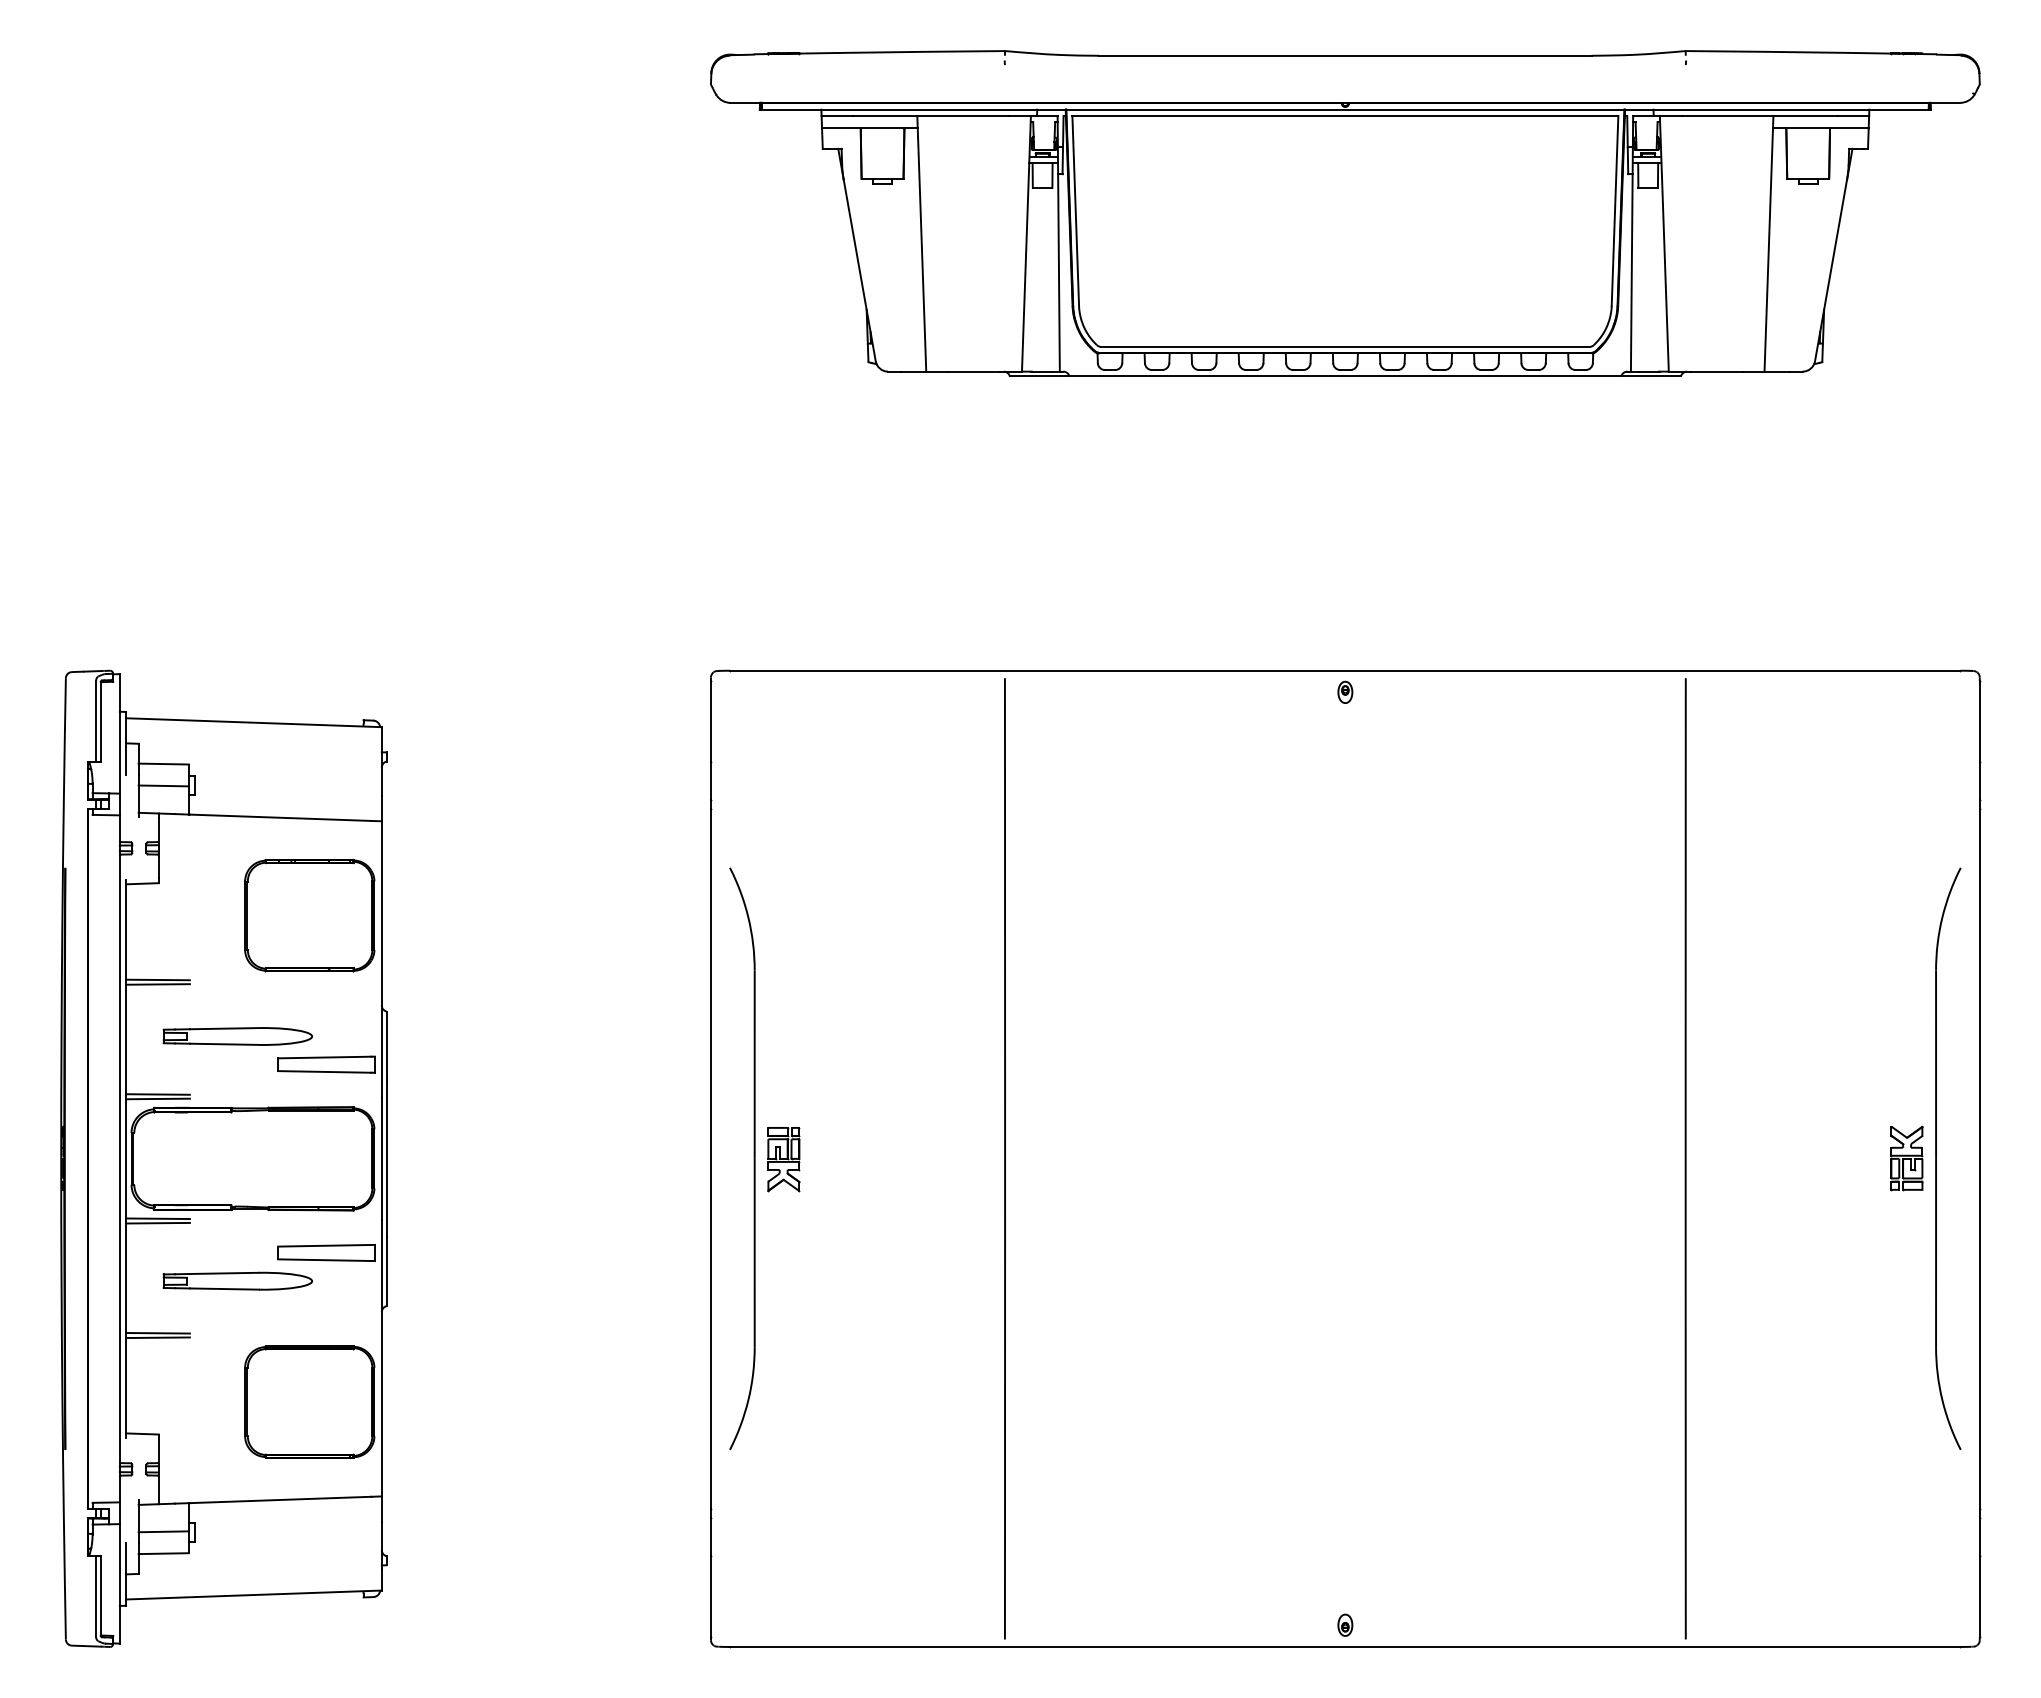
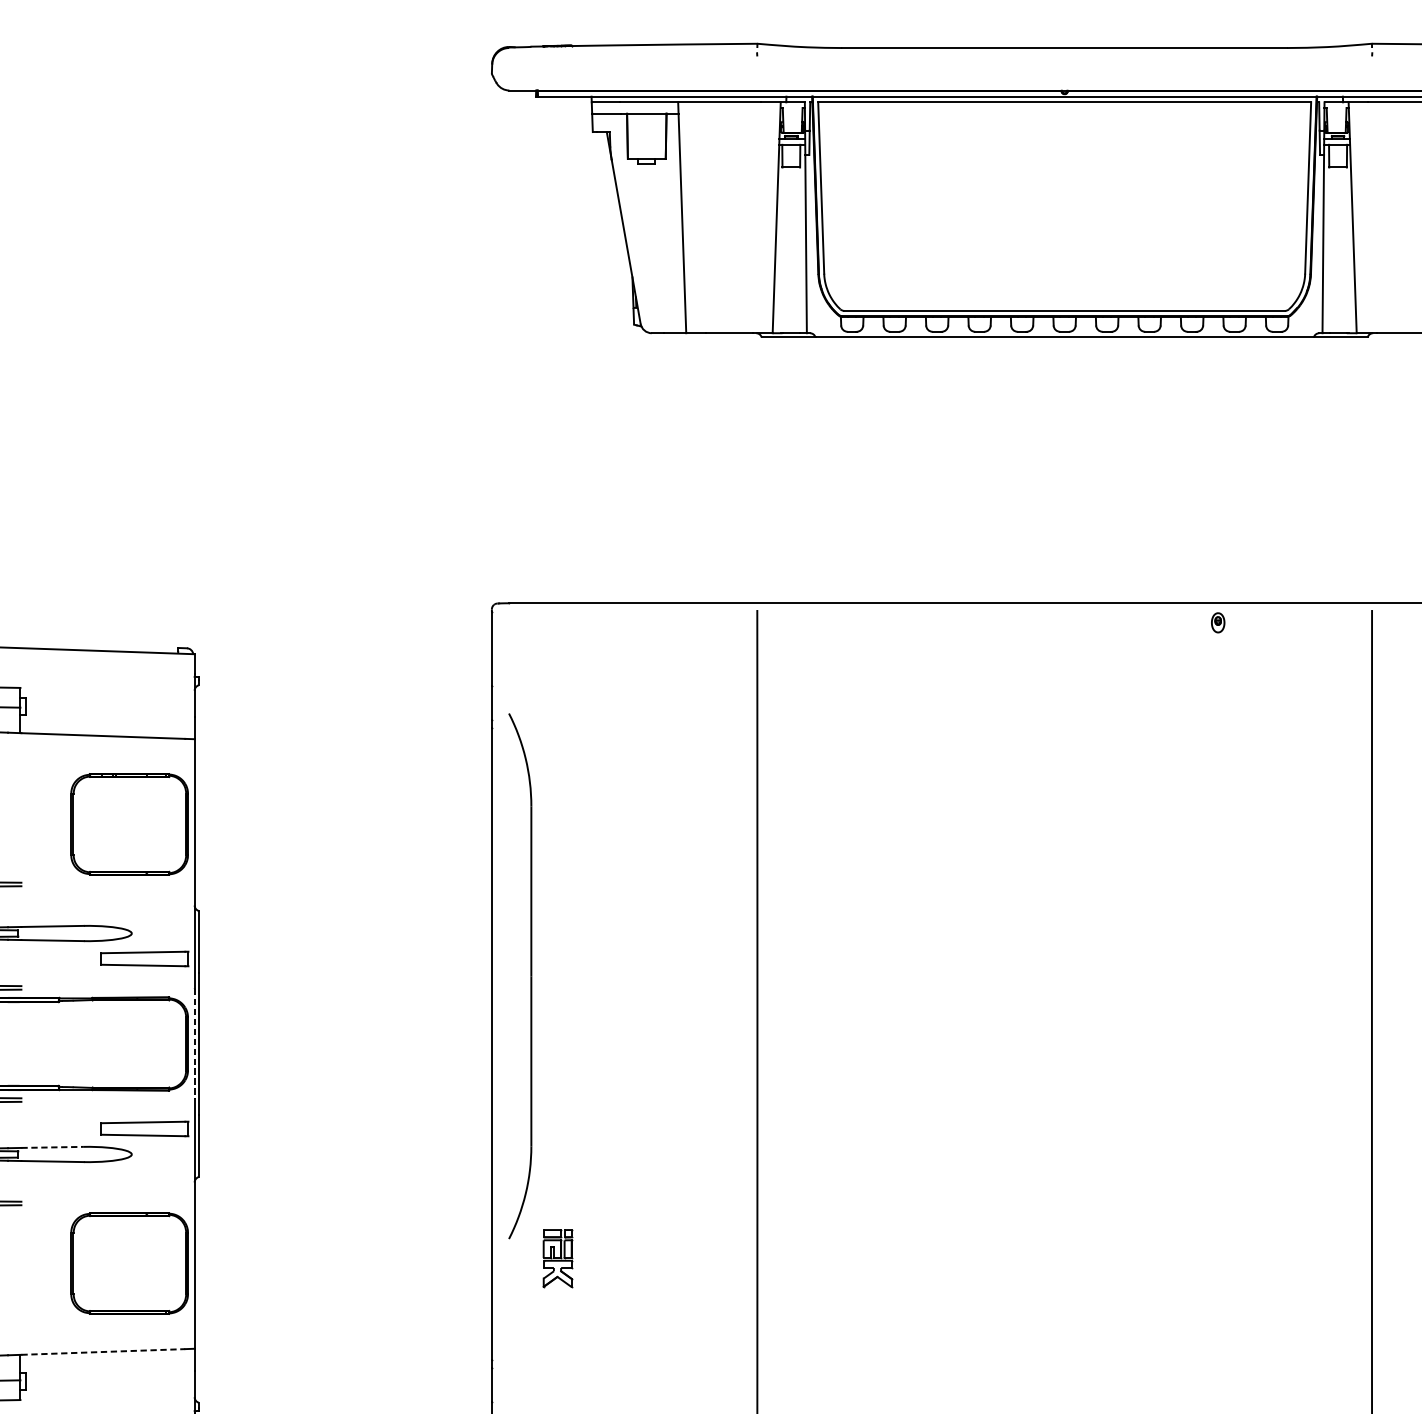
part: (1345, 691) -> (1218, 622), moved
line: (381, 1158) -> (194, 1043), solid -> dashed
part: (753, 1158) -> (530, 975), moved
part: (783, 1159) -> (557, 1258), moved
line: (224, 1273) -> (52, 1147), solid -> dashed
line: (280, 1499) -> (103, 1351), solid -> dashed

